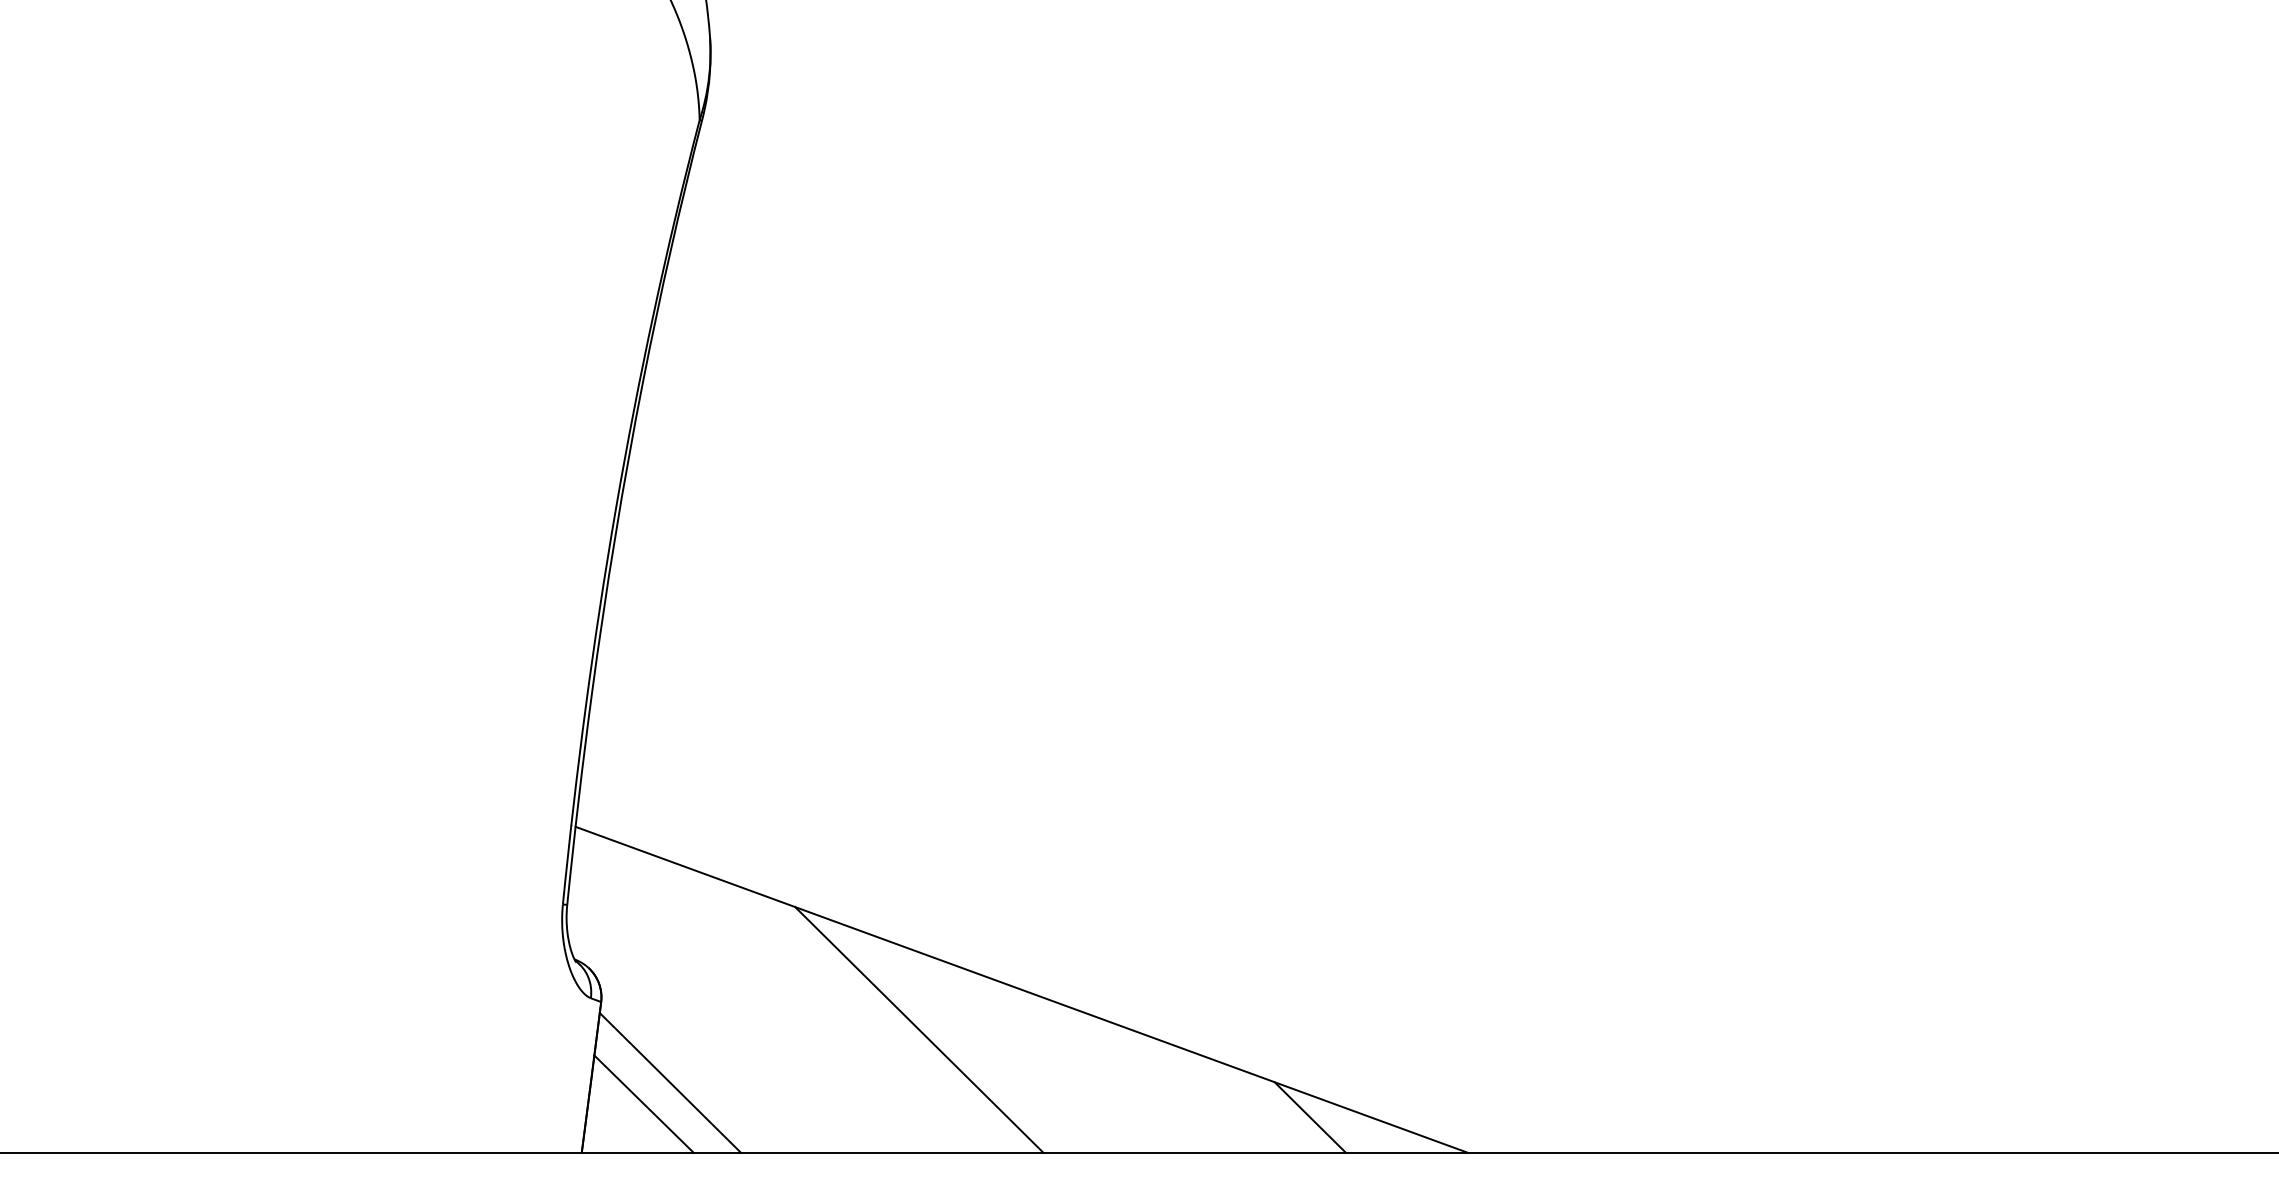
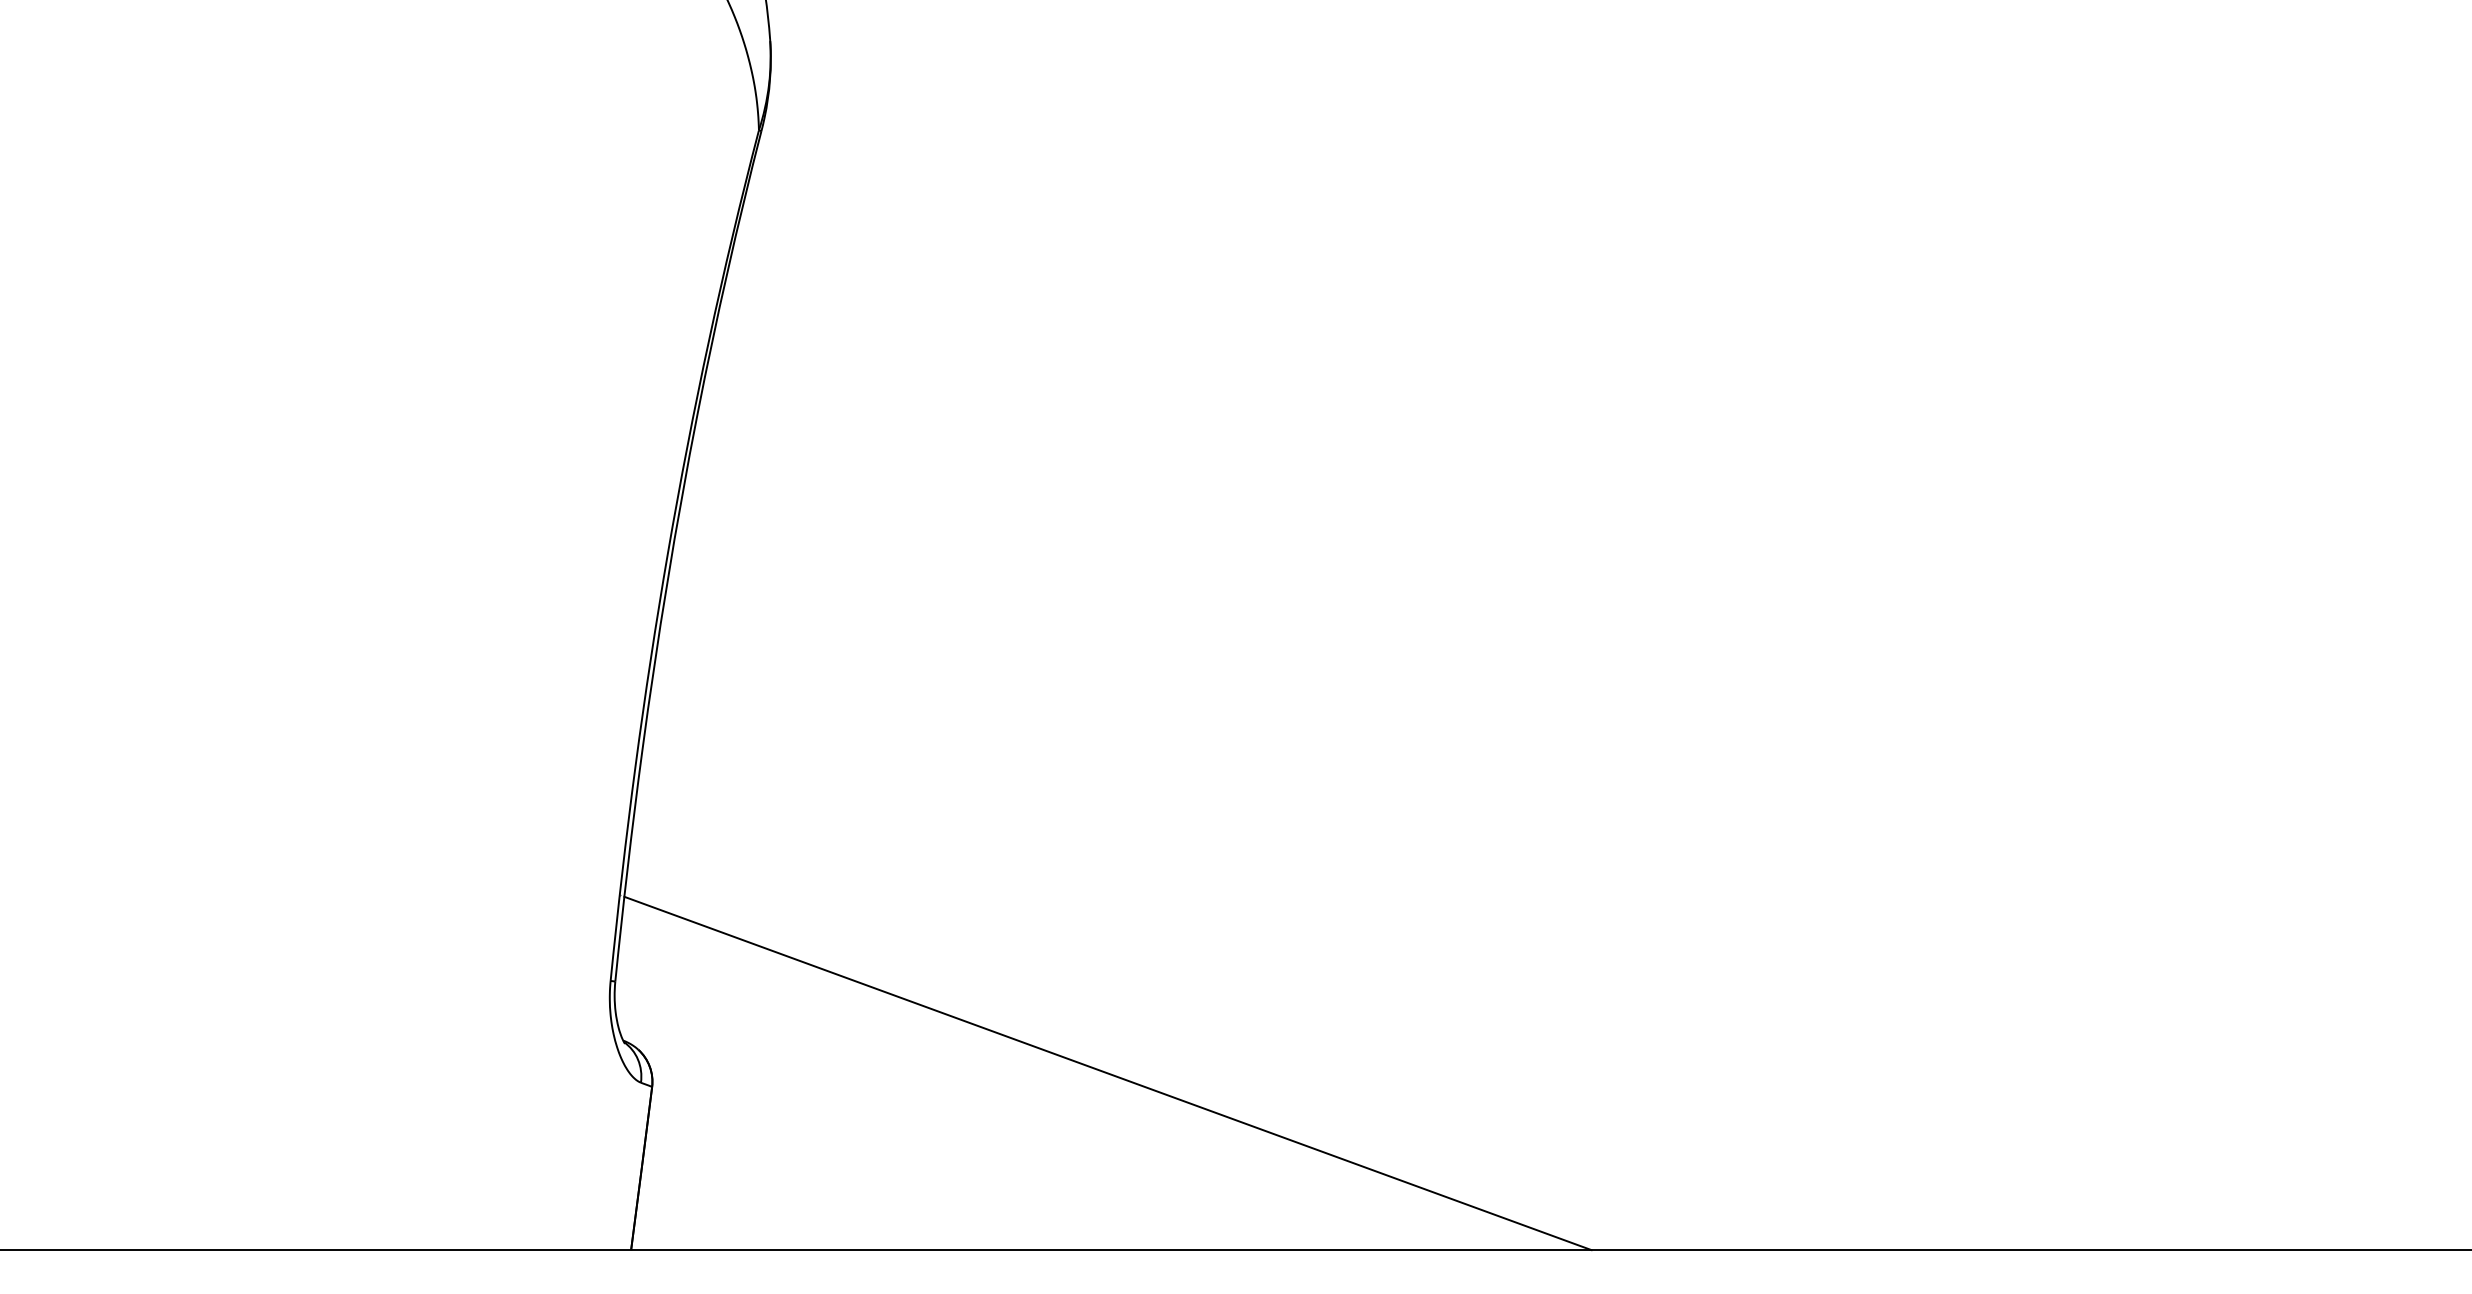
line: (919, 1029) -> (997, 1116), removed
line: (669, 1082) -> (726, 1174), removed
line: (643, 1103) -> (698, 1196), removed
line: (1309, 1117) -> (1420, 1212), removed

